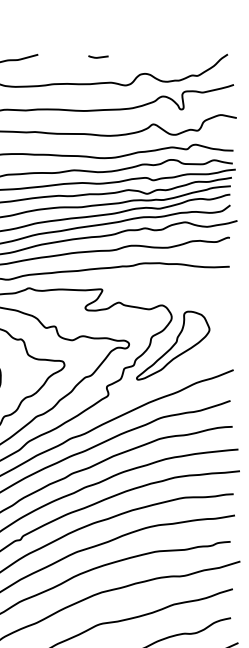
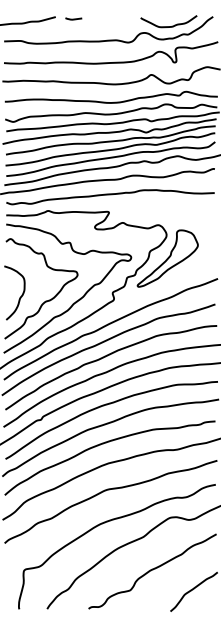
line: (98, 56) -> (73, 18), moved
curve: (174, 66) -> (168, 26), added

